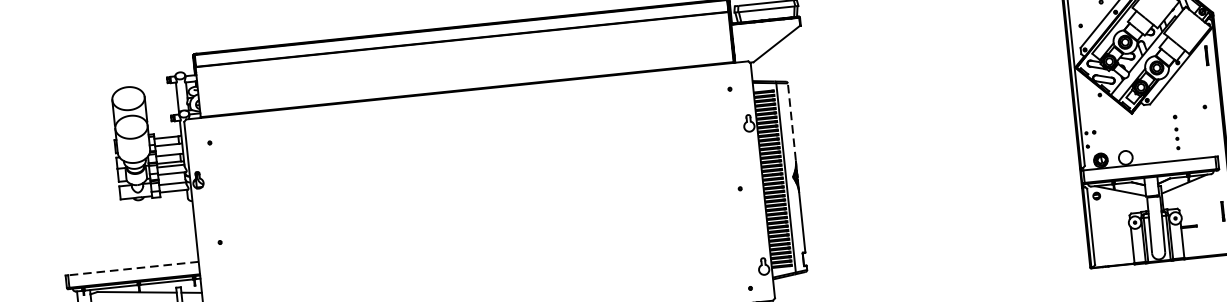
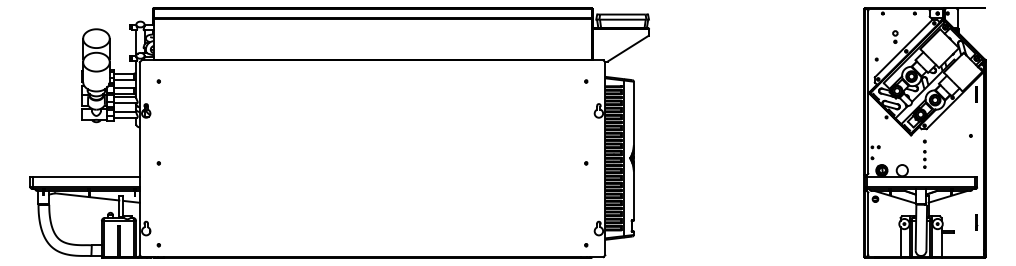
line: (791, 122) -> (633, 113), dashed -> solid
part: (1176, 131) -> (924, 153), moved
line: (133, 268) -> (86, 177), dashed -> solid

